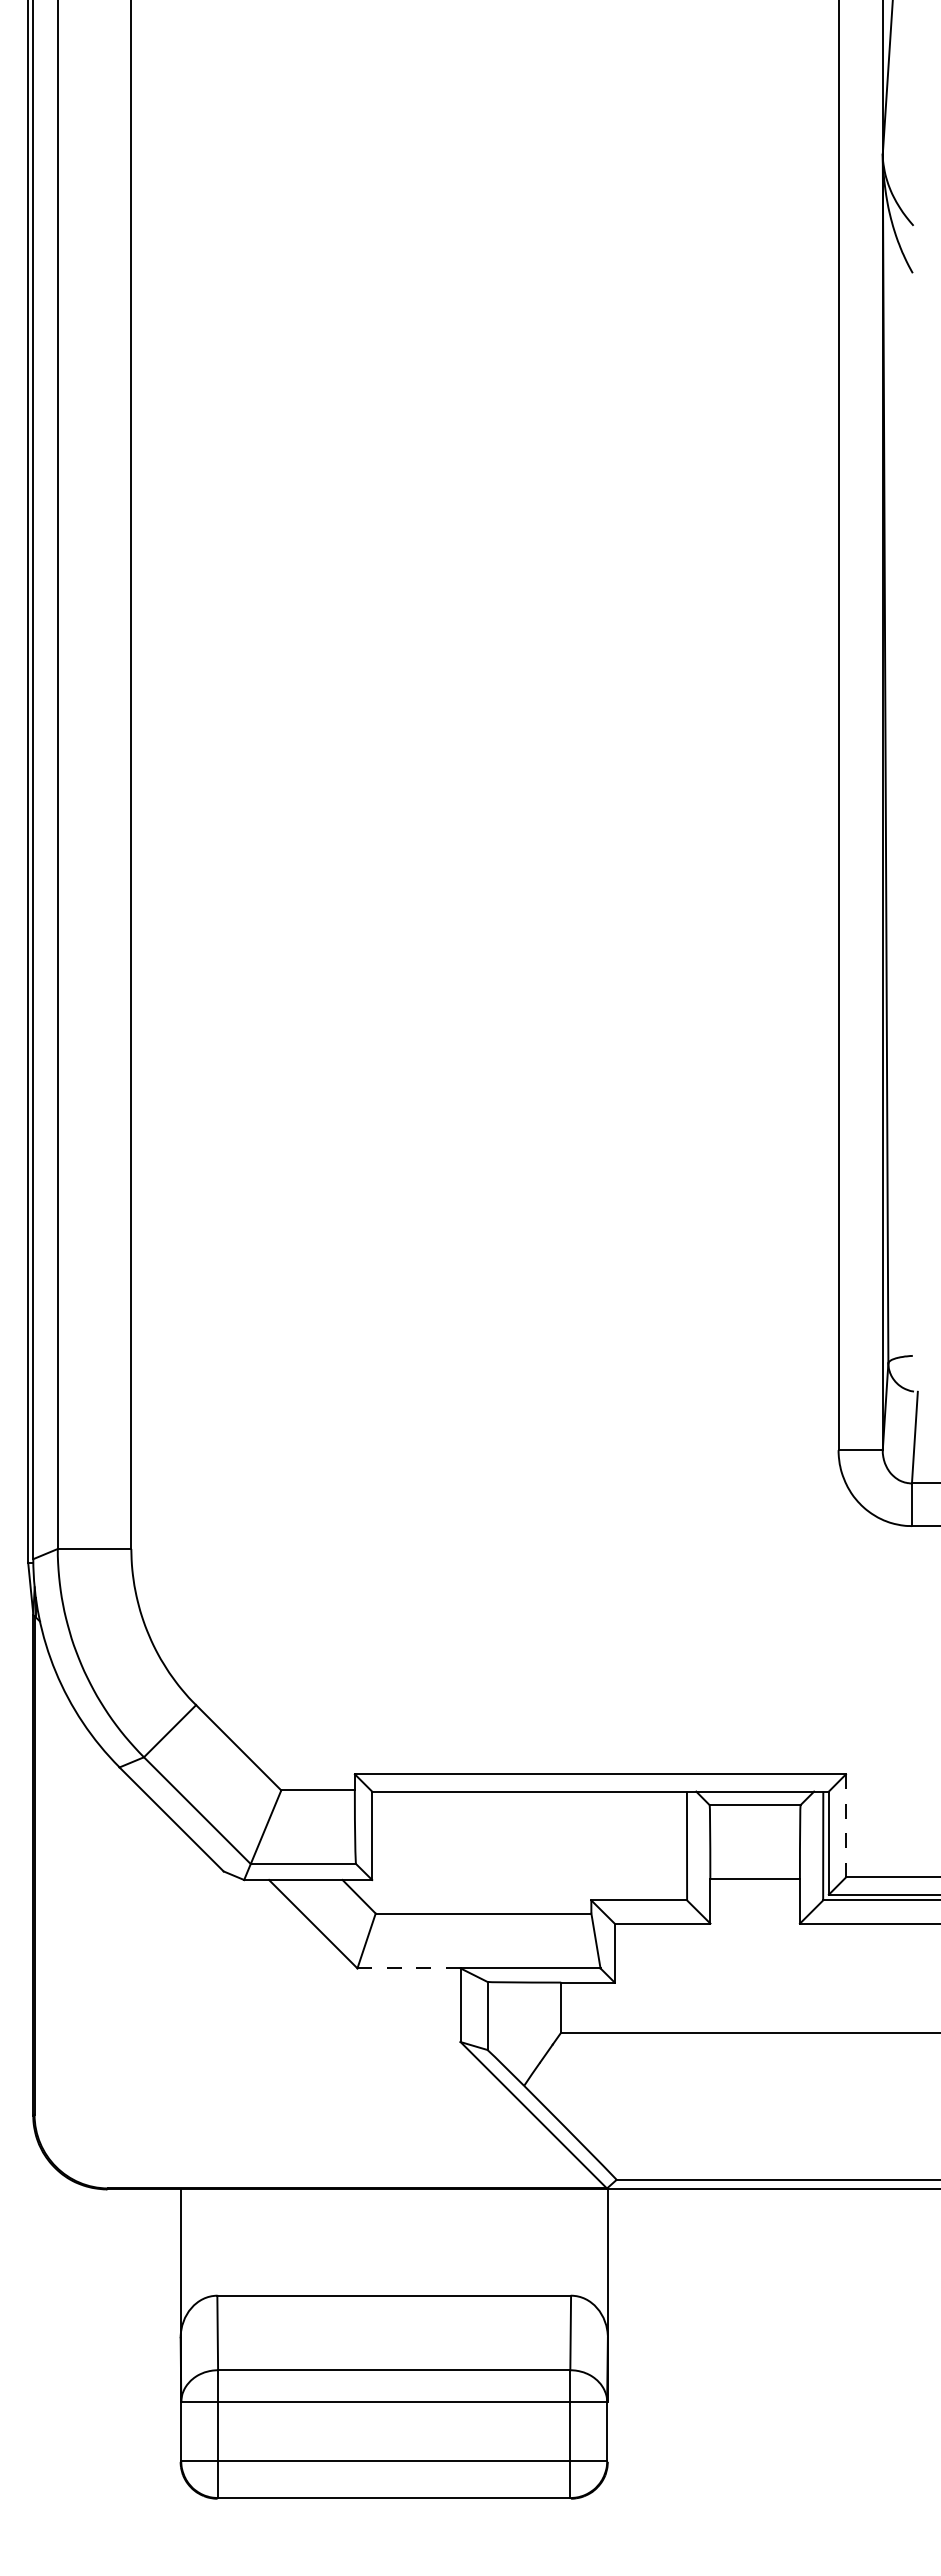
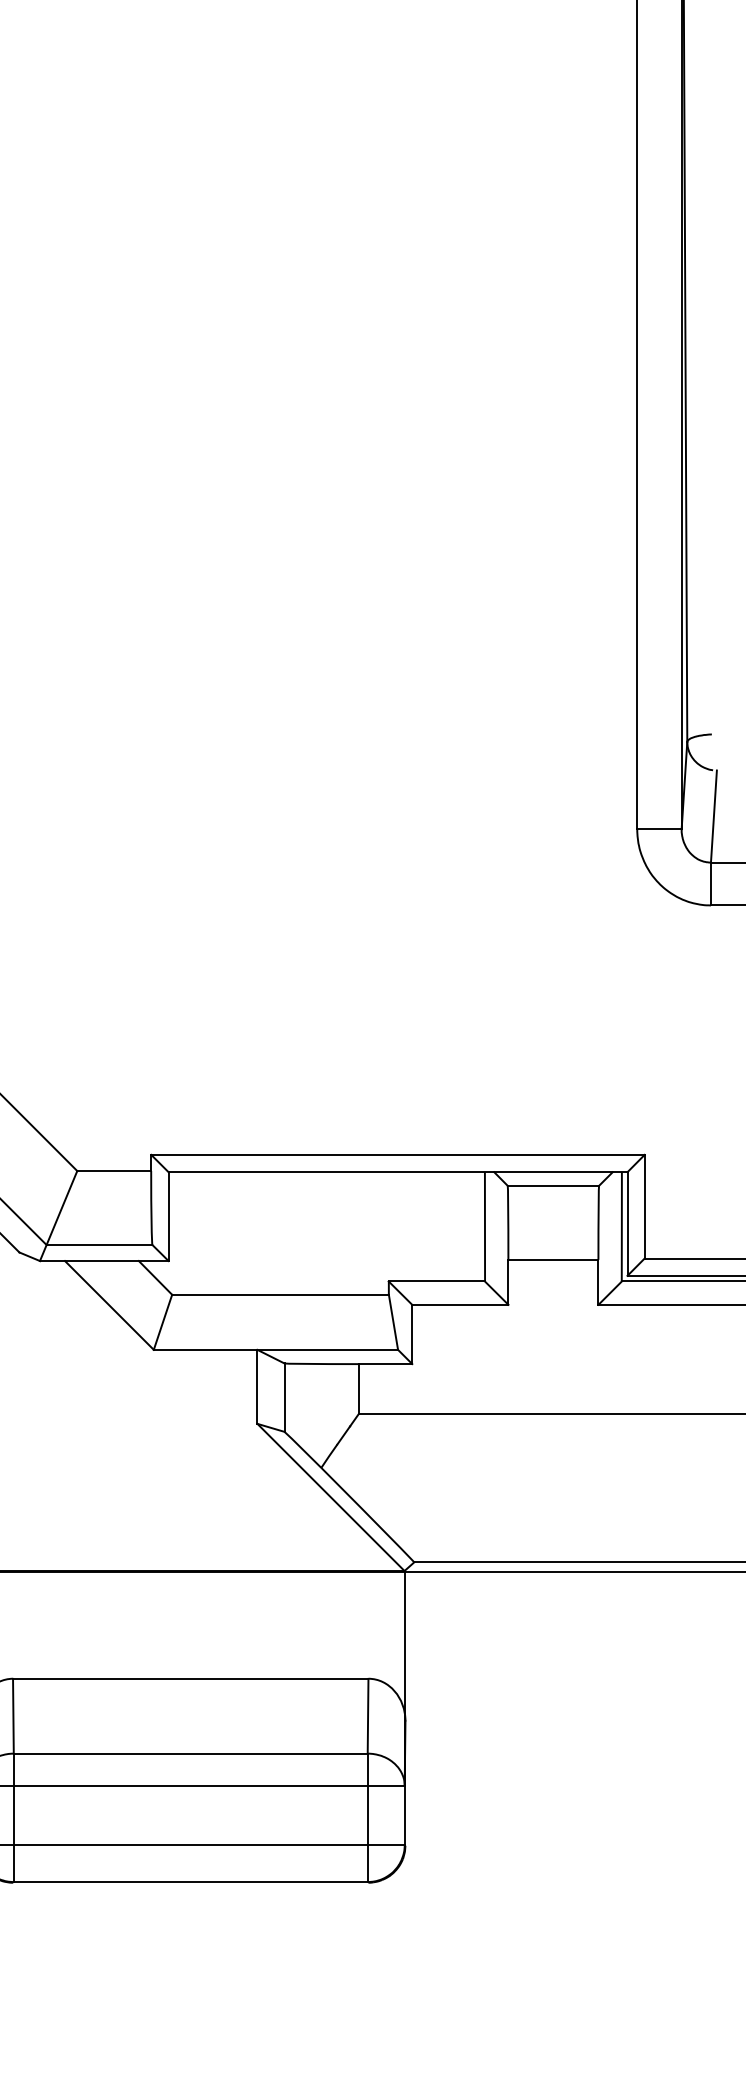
line: (845, 1825) -> (644, 1206), dashed -> solid
line: (409, 1968) -> (206, 1349), dashed -> solid

